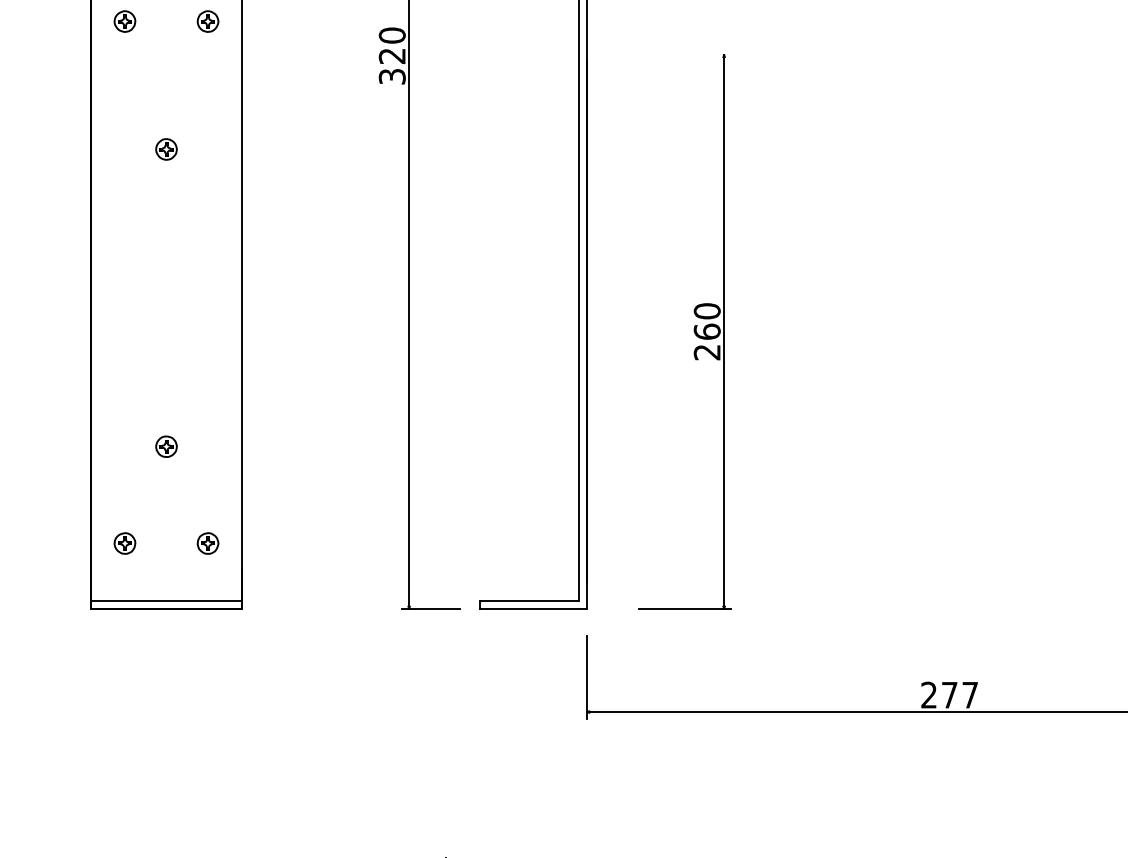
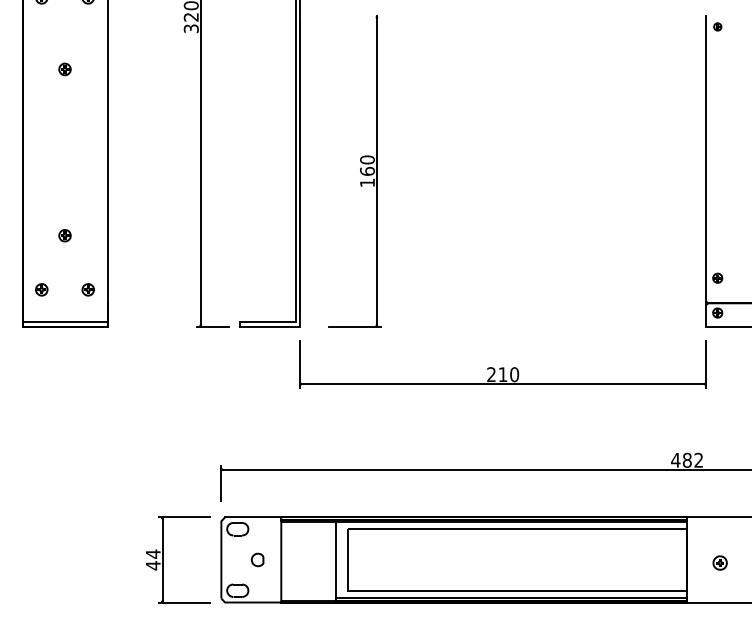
text: (707, 351) -> (367, 182), 260 -> 160
text: (959, 694) -> (508, 374), 277 -> 210

